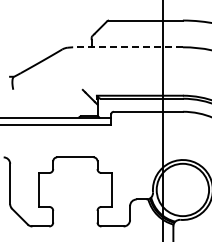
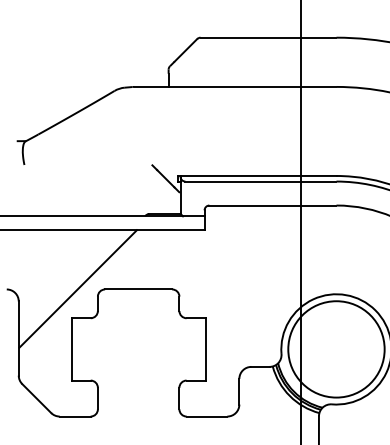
line: (128, 47) -> (236, 87), dashed -> solid
hatch: (42, 156) -> (78, 287), added

